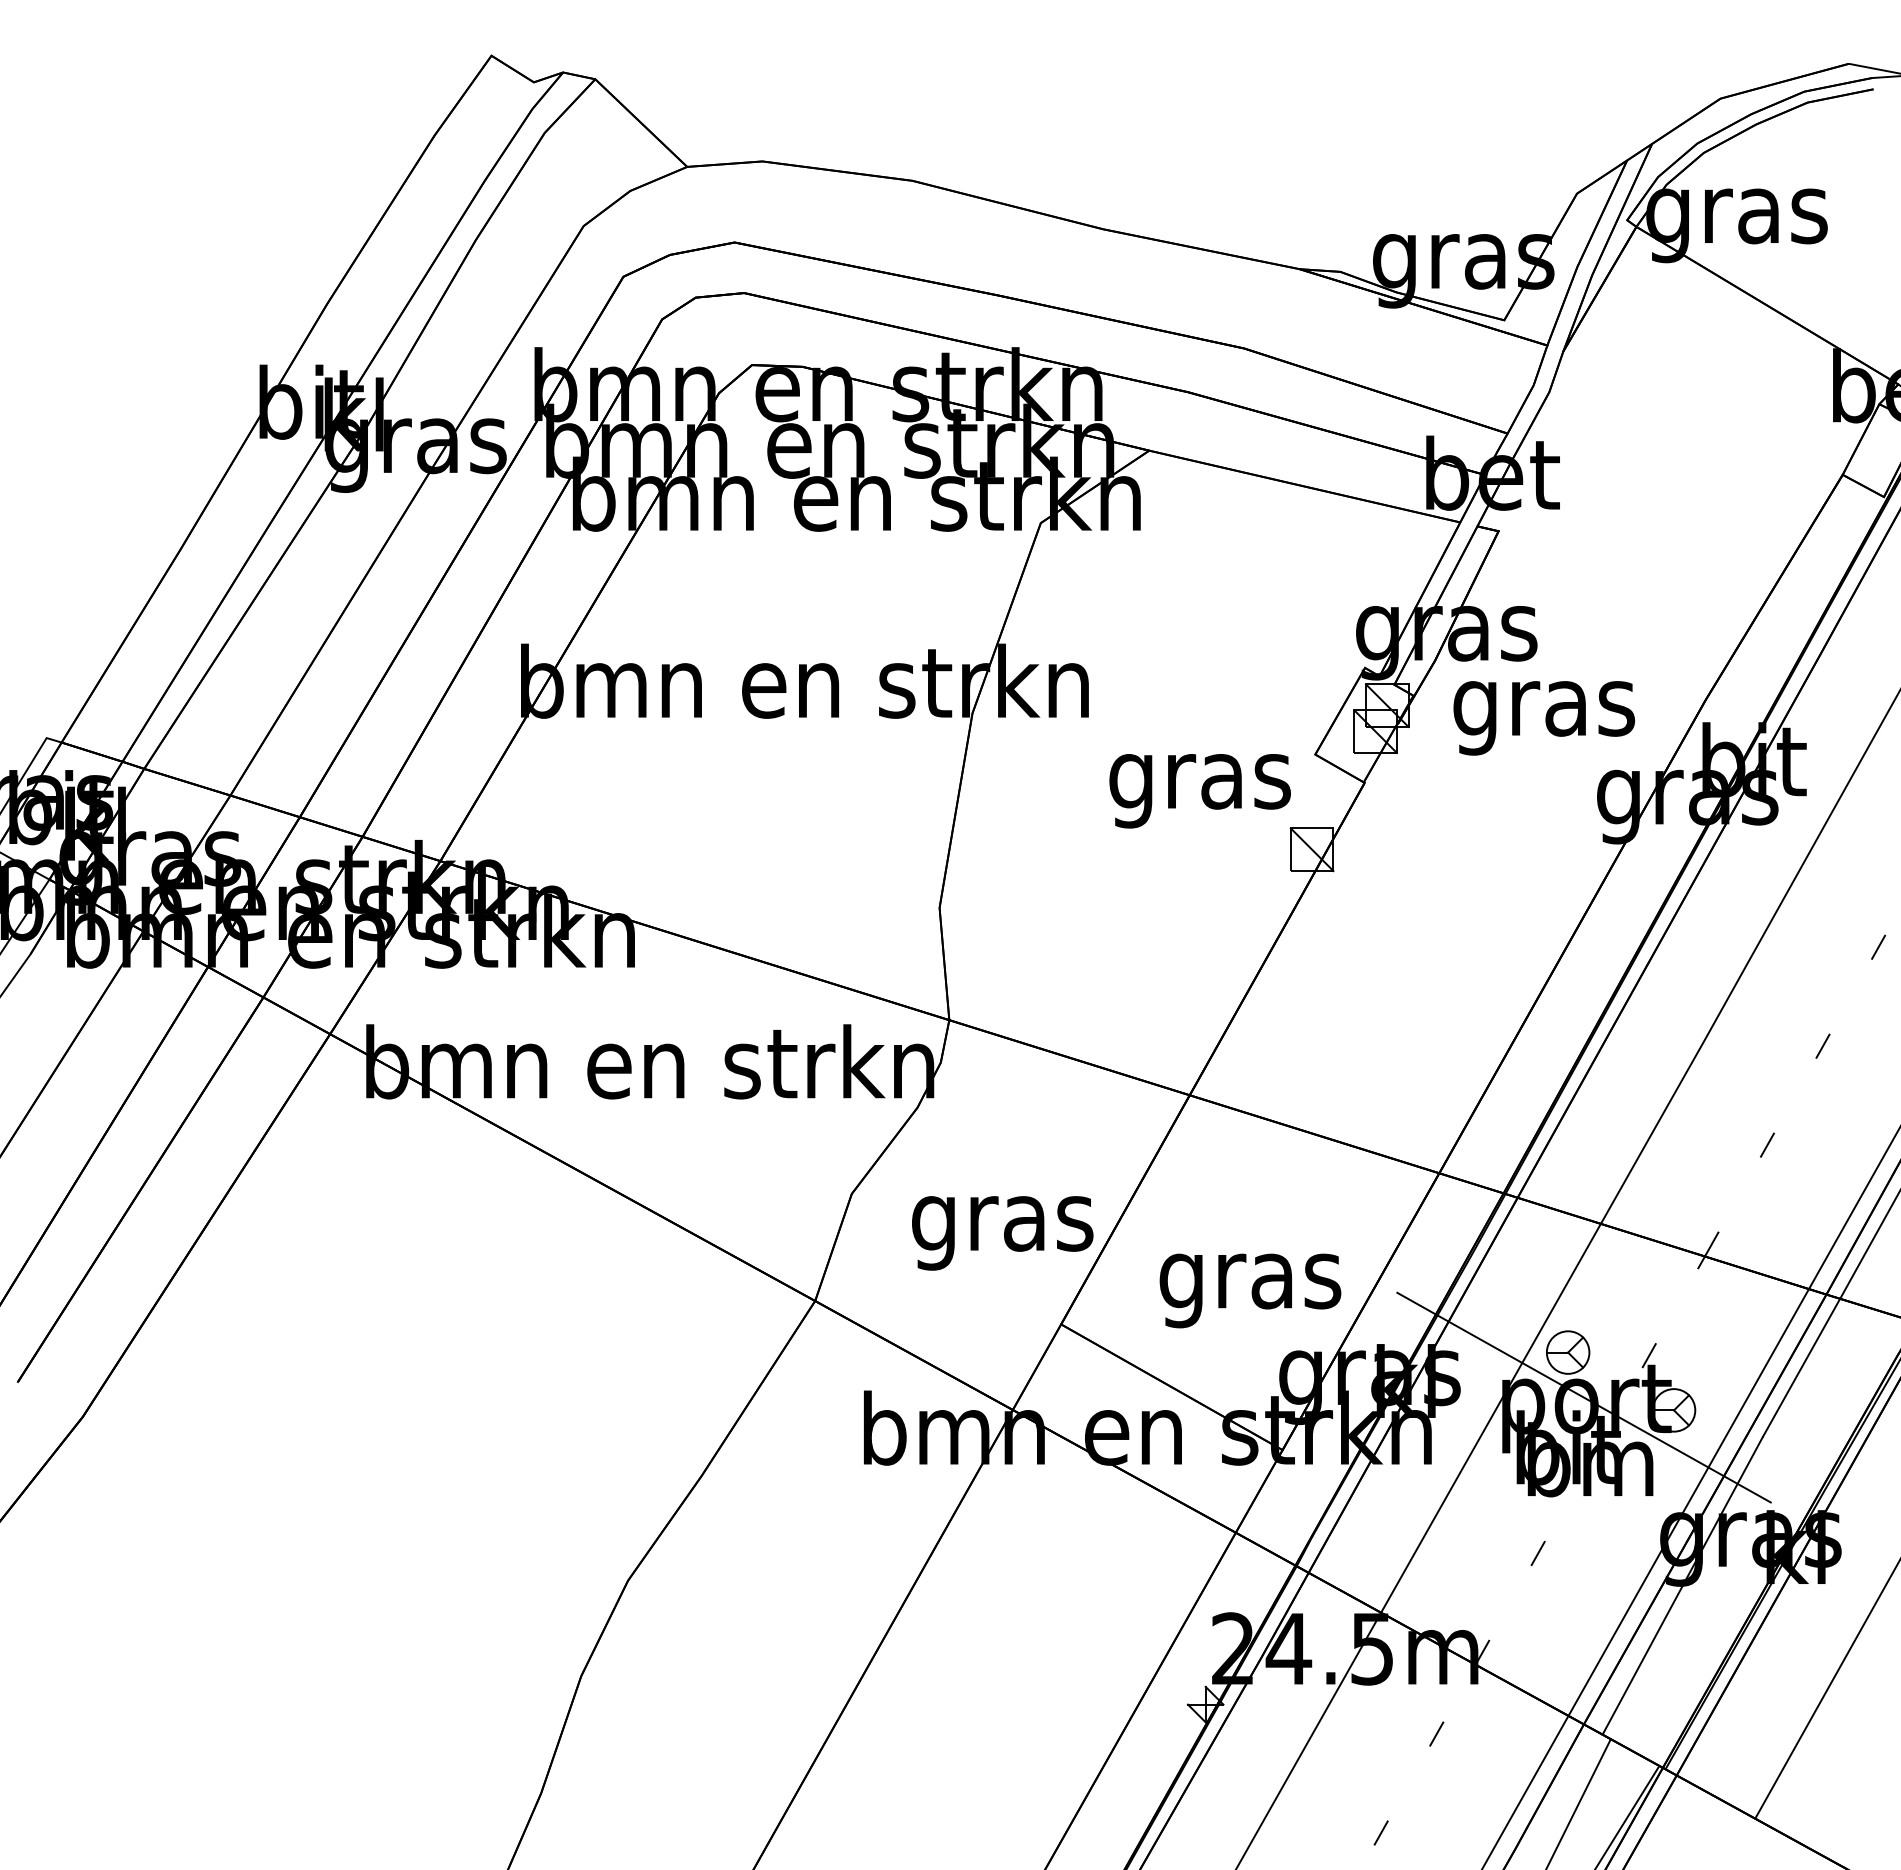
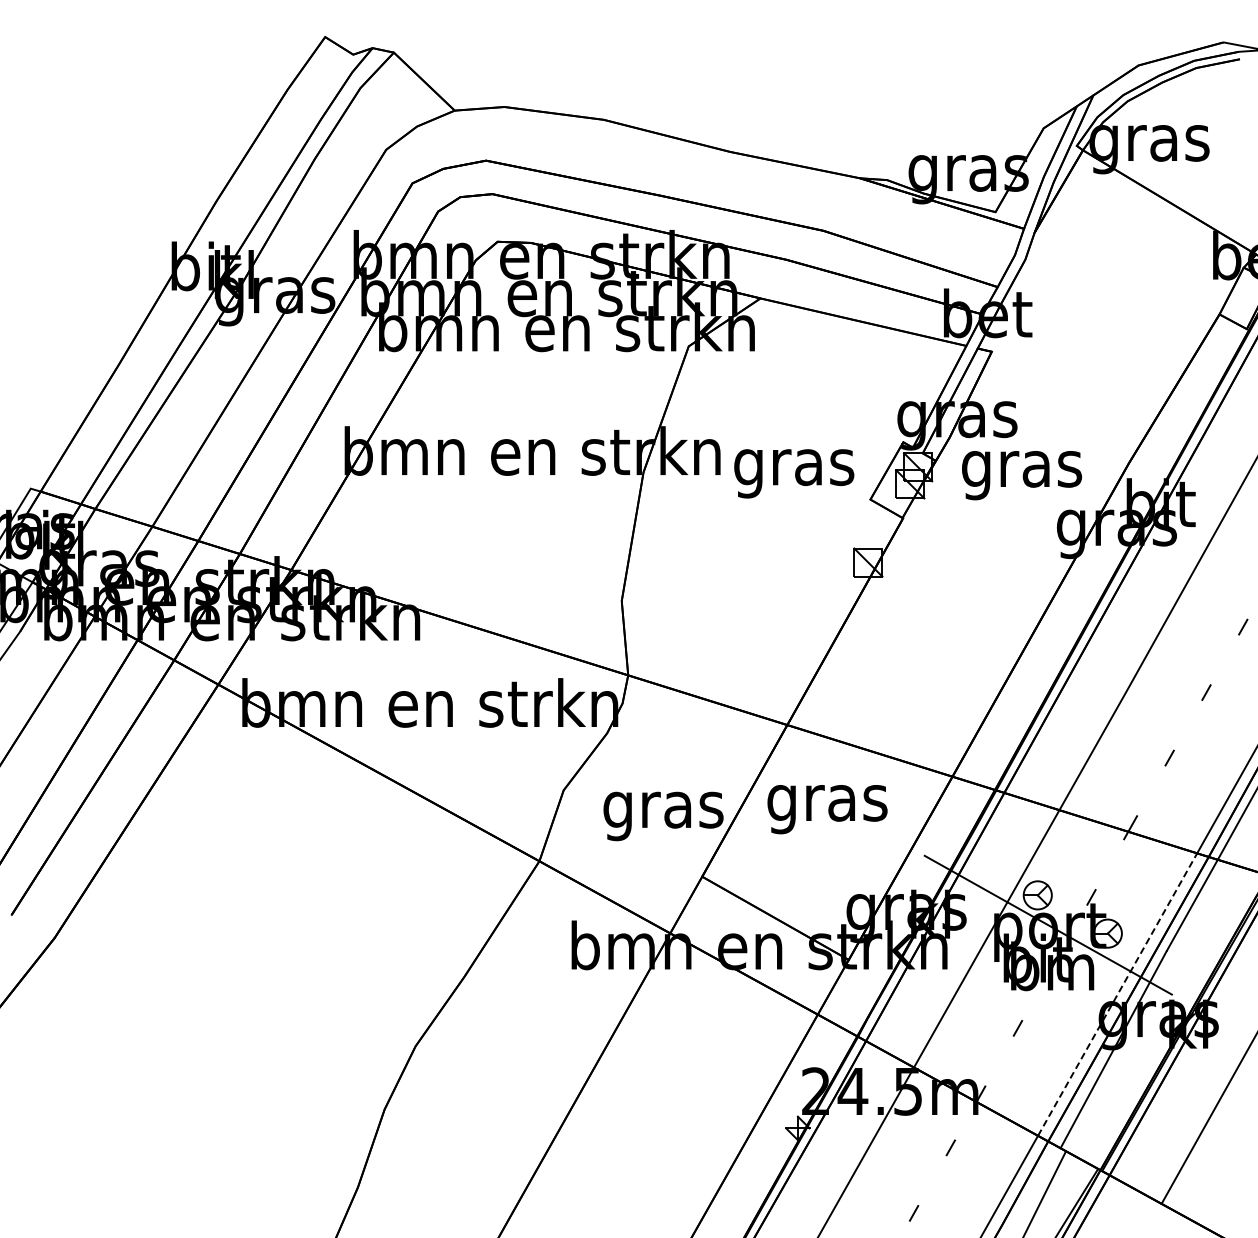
text: (1200, 790) -> (794, 473), moved
text: (1250, 1290) -> (827, 809), moved
line: (1688, 1502) -> (1117, 994), solid -> dashed

